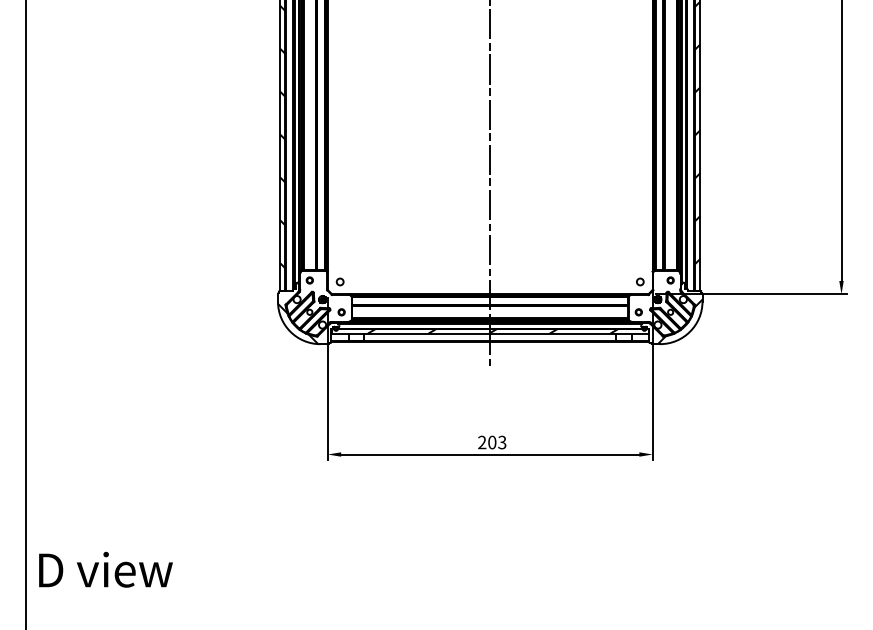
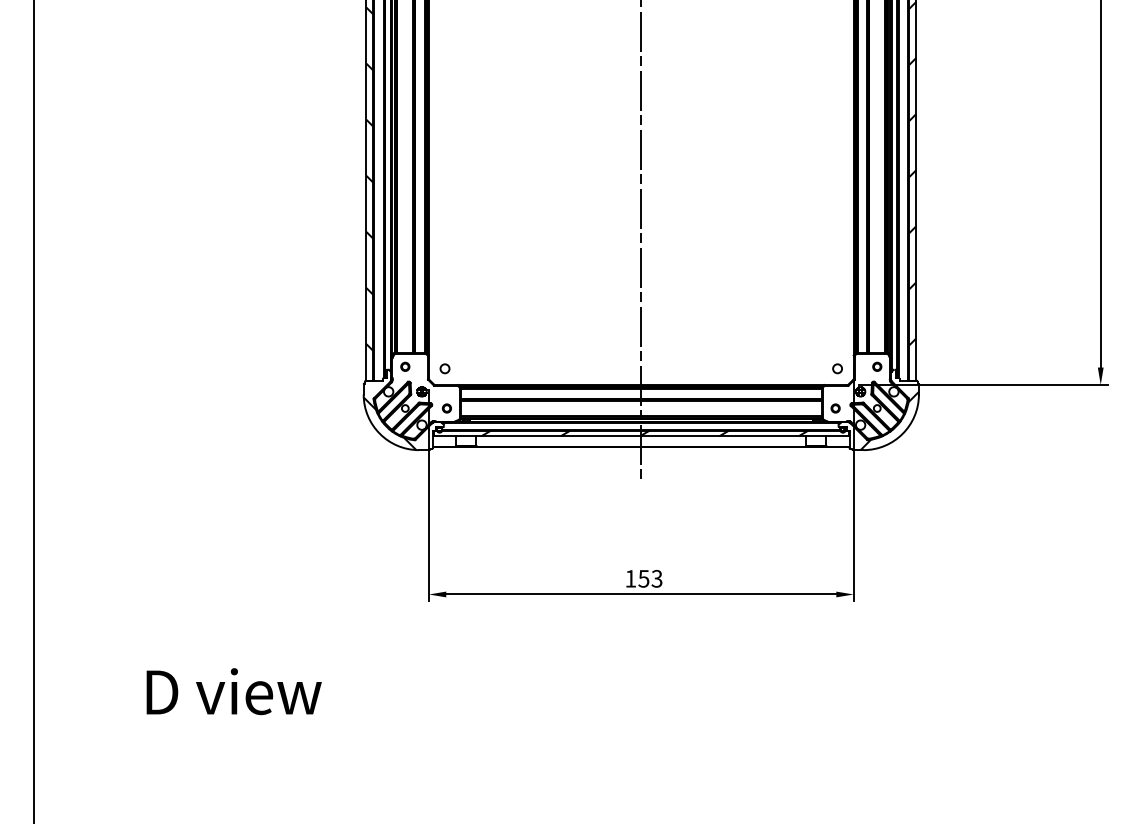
text: (487, 442) -> (637, 578), 203 -> 153
text: (105, 569) -> (233, 691), moved

